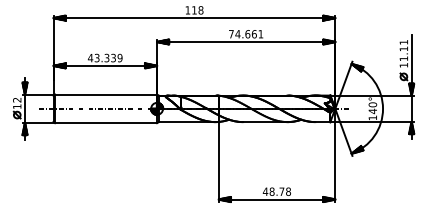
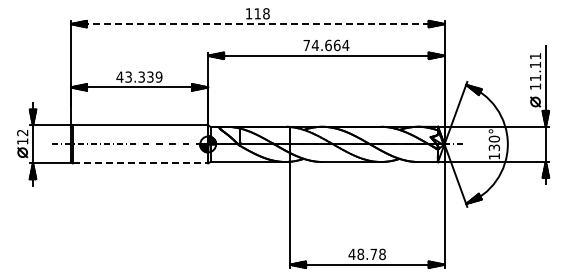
line: (194, 18) -> (257, 24), solid -> dashed
text: (260, 34) -> (345, 45), 74.661 -> 74.664
text: (372, 111) -> (494, 147), 140° -> 130°
line: (106, 123) -> (140, 163), solid -> dashed

